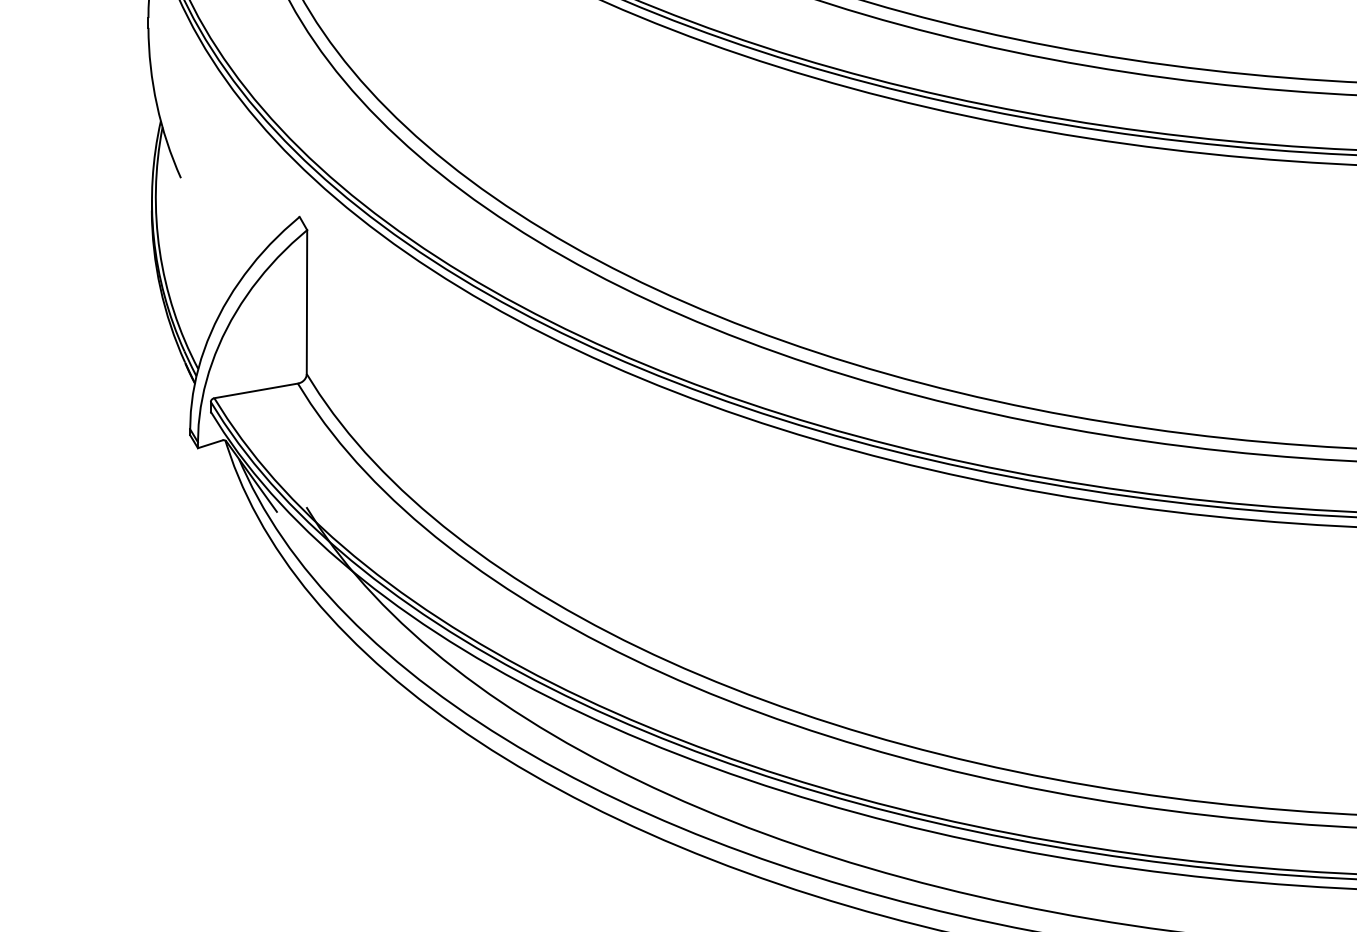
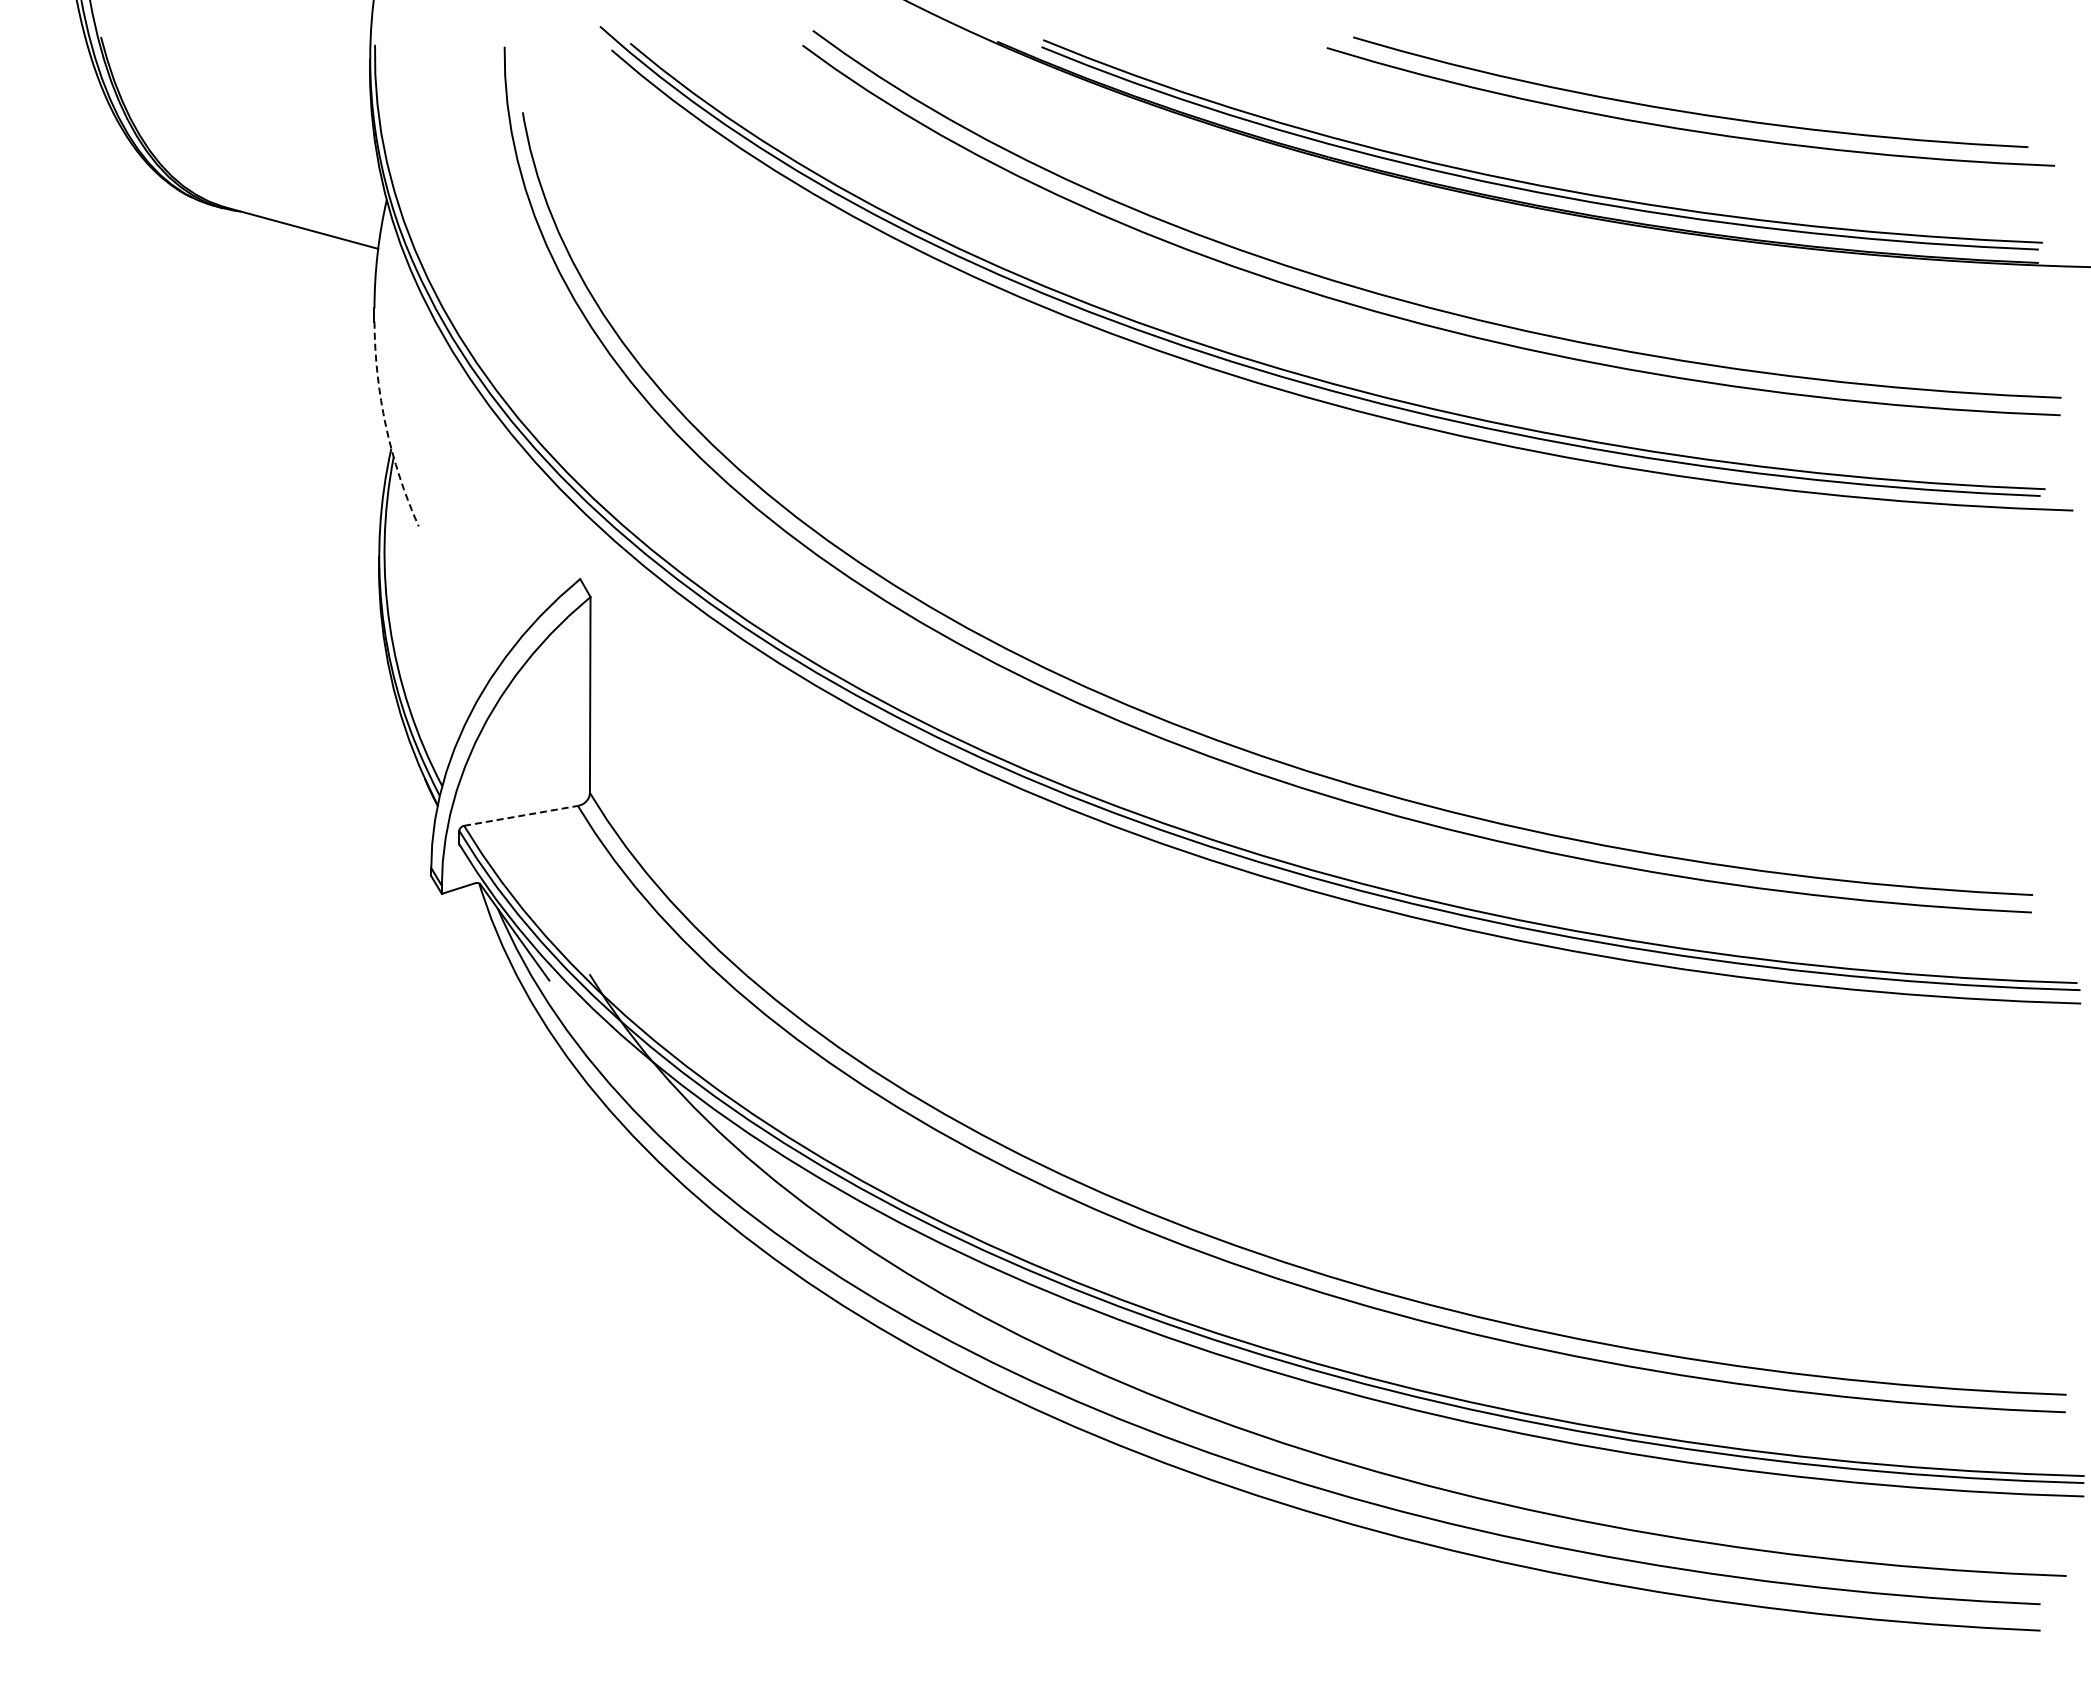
arc: (156, 104) -> (385, 426), solid -> dashed
line: (256, 390) -> (521, 815), solid -> dashed

